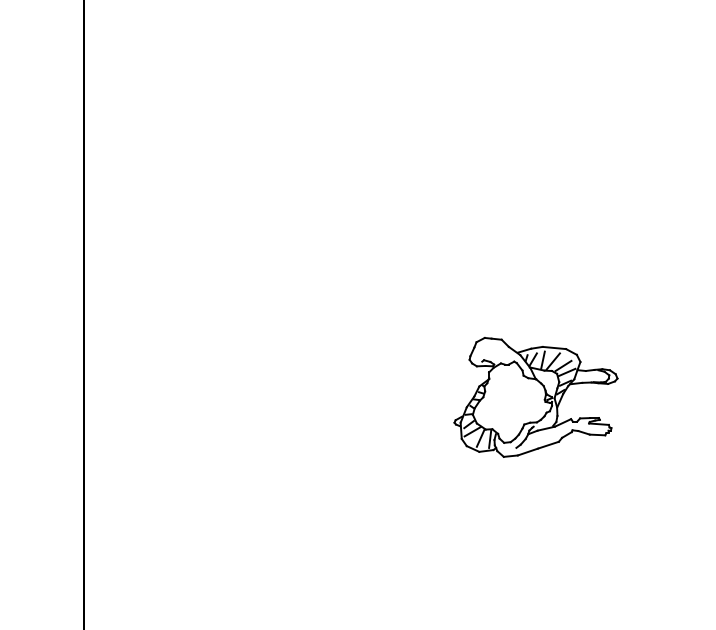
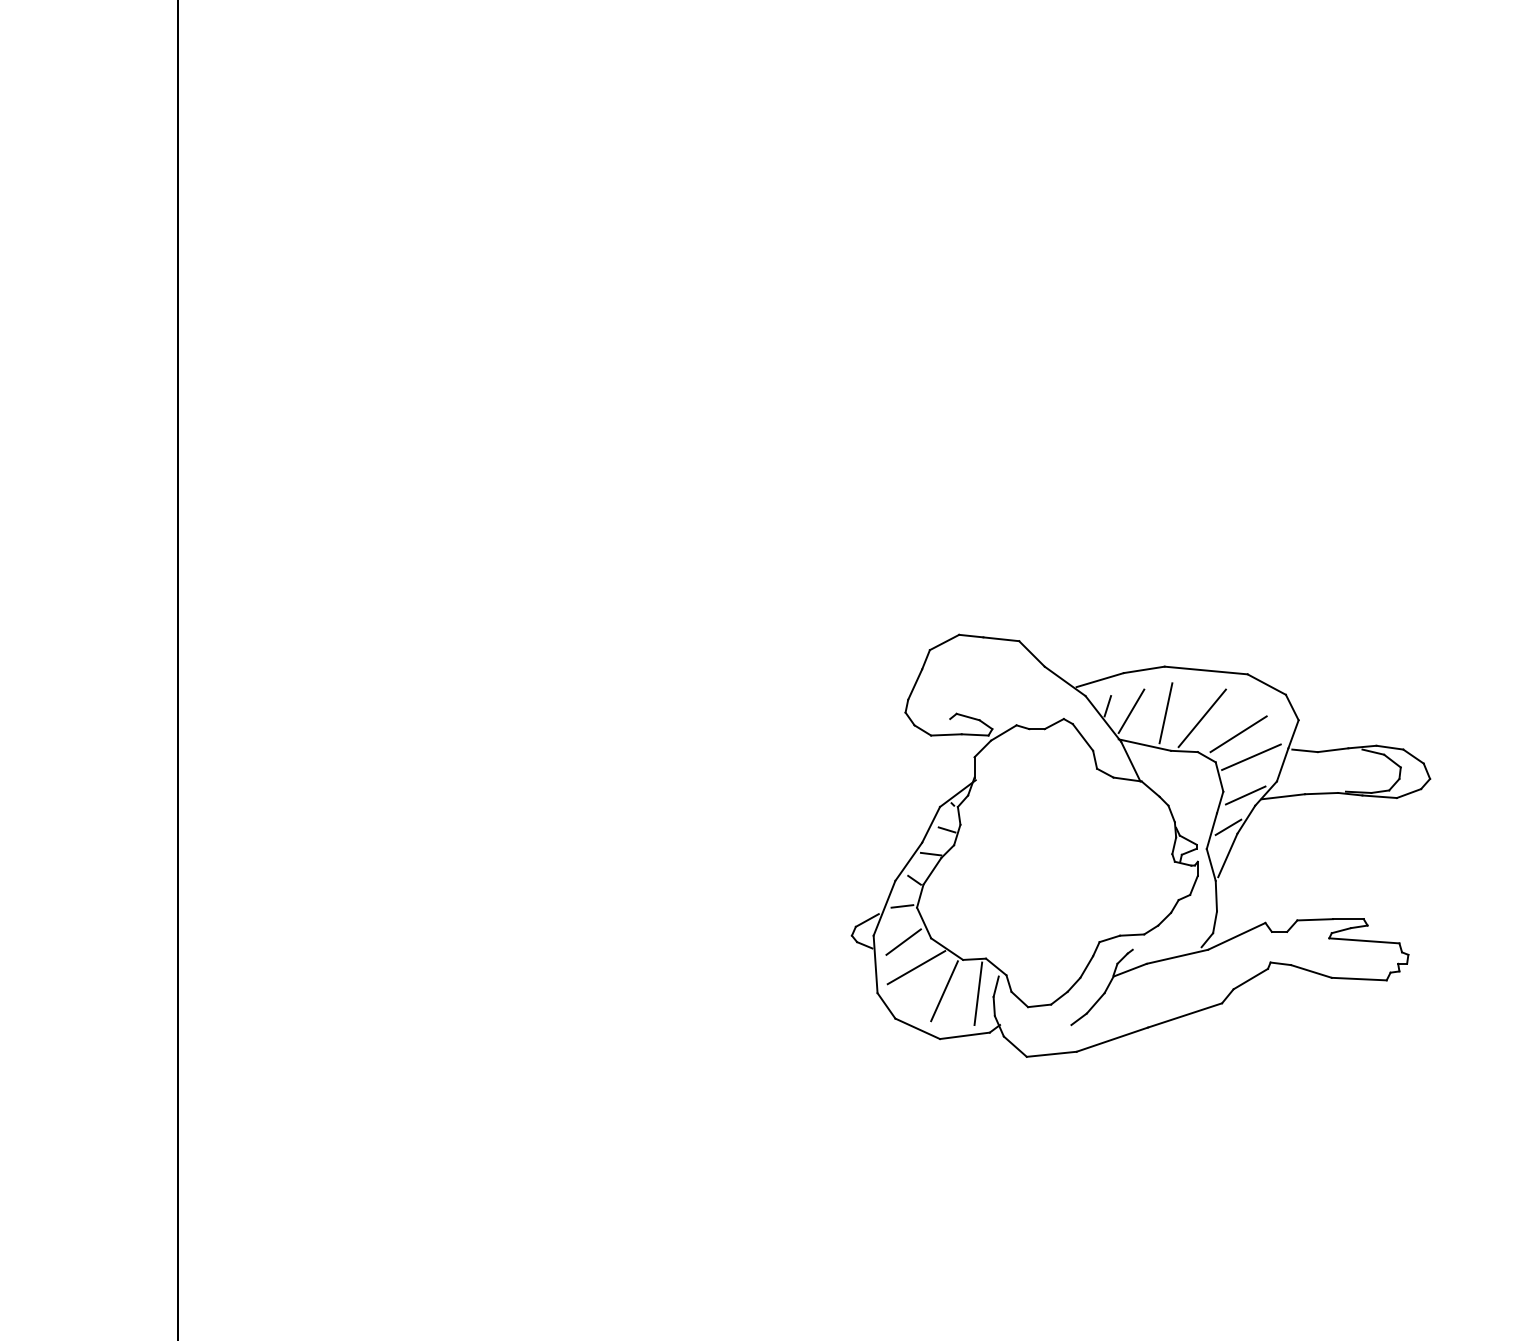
part: (535, 397) -> (1139, 846), size x1.67

